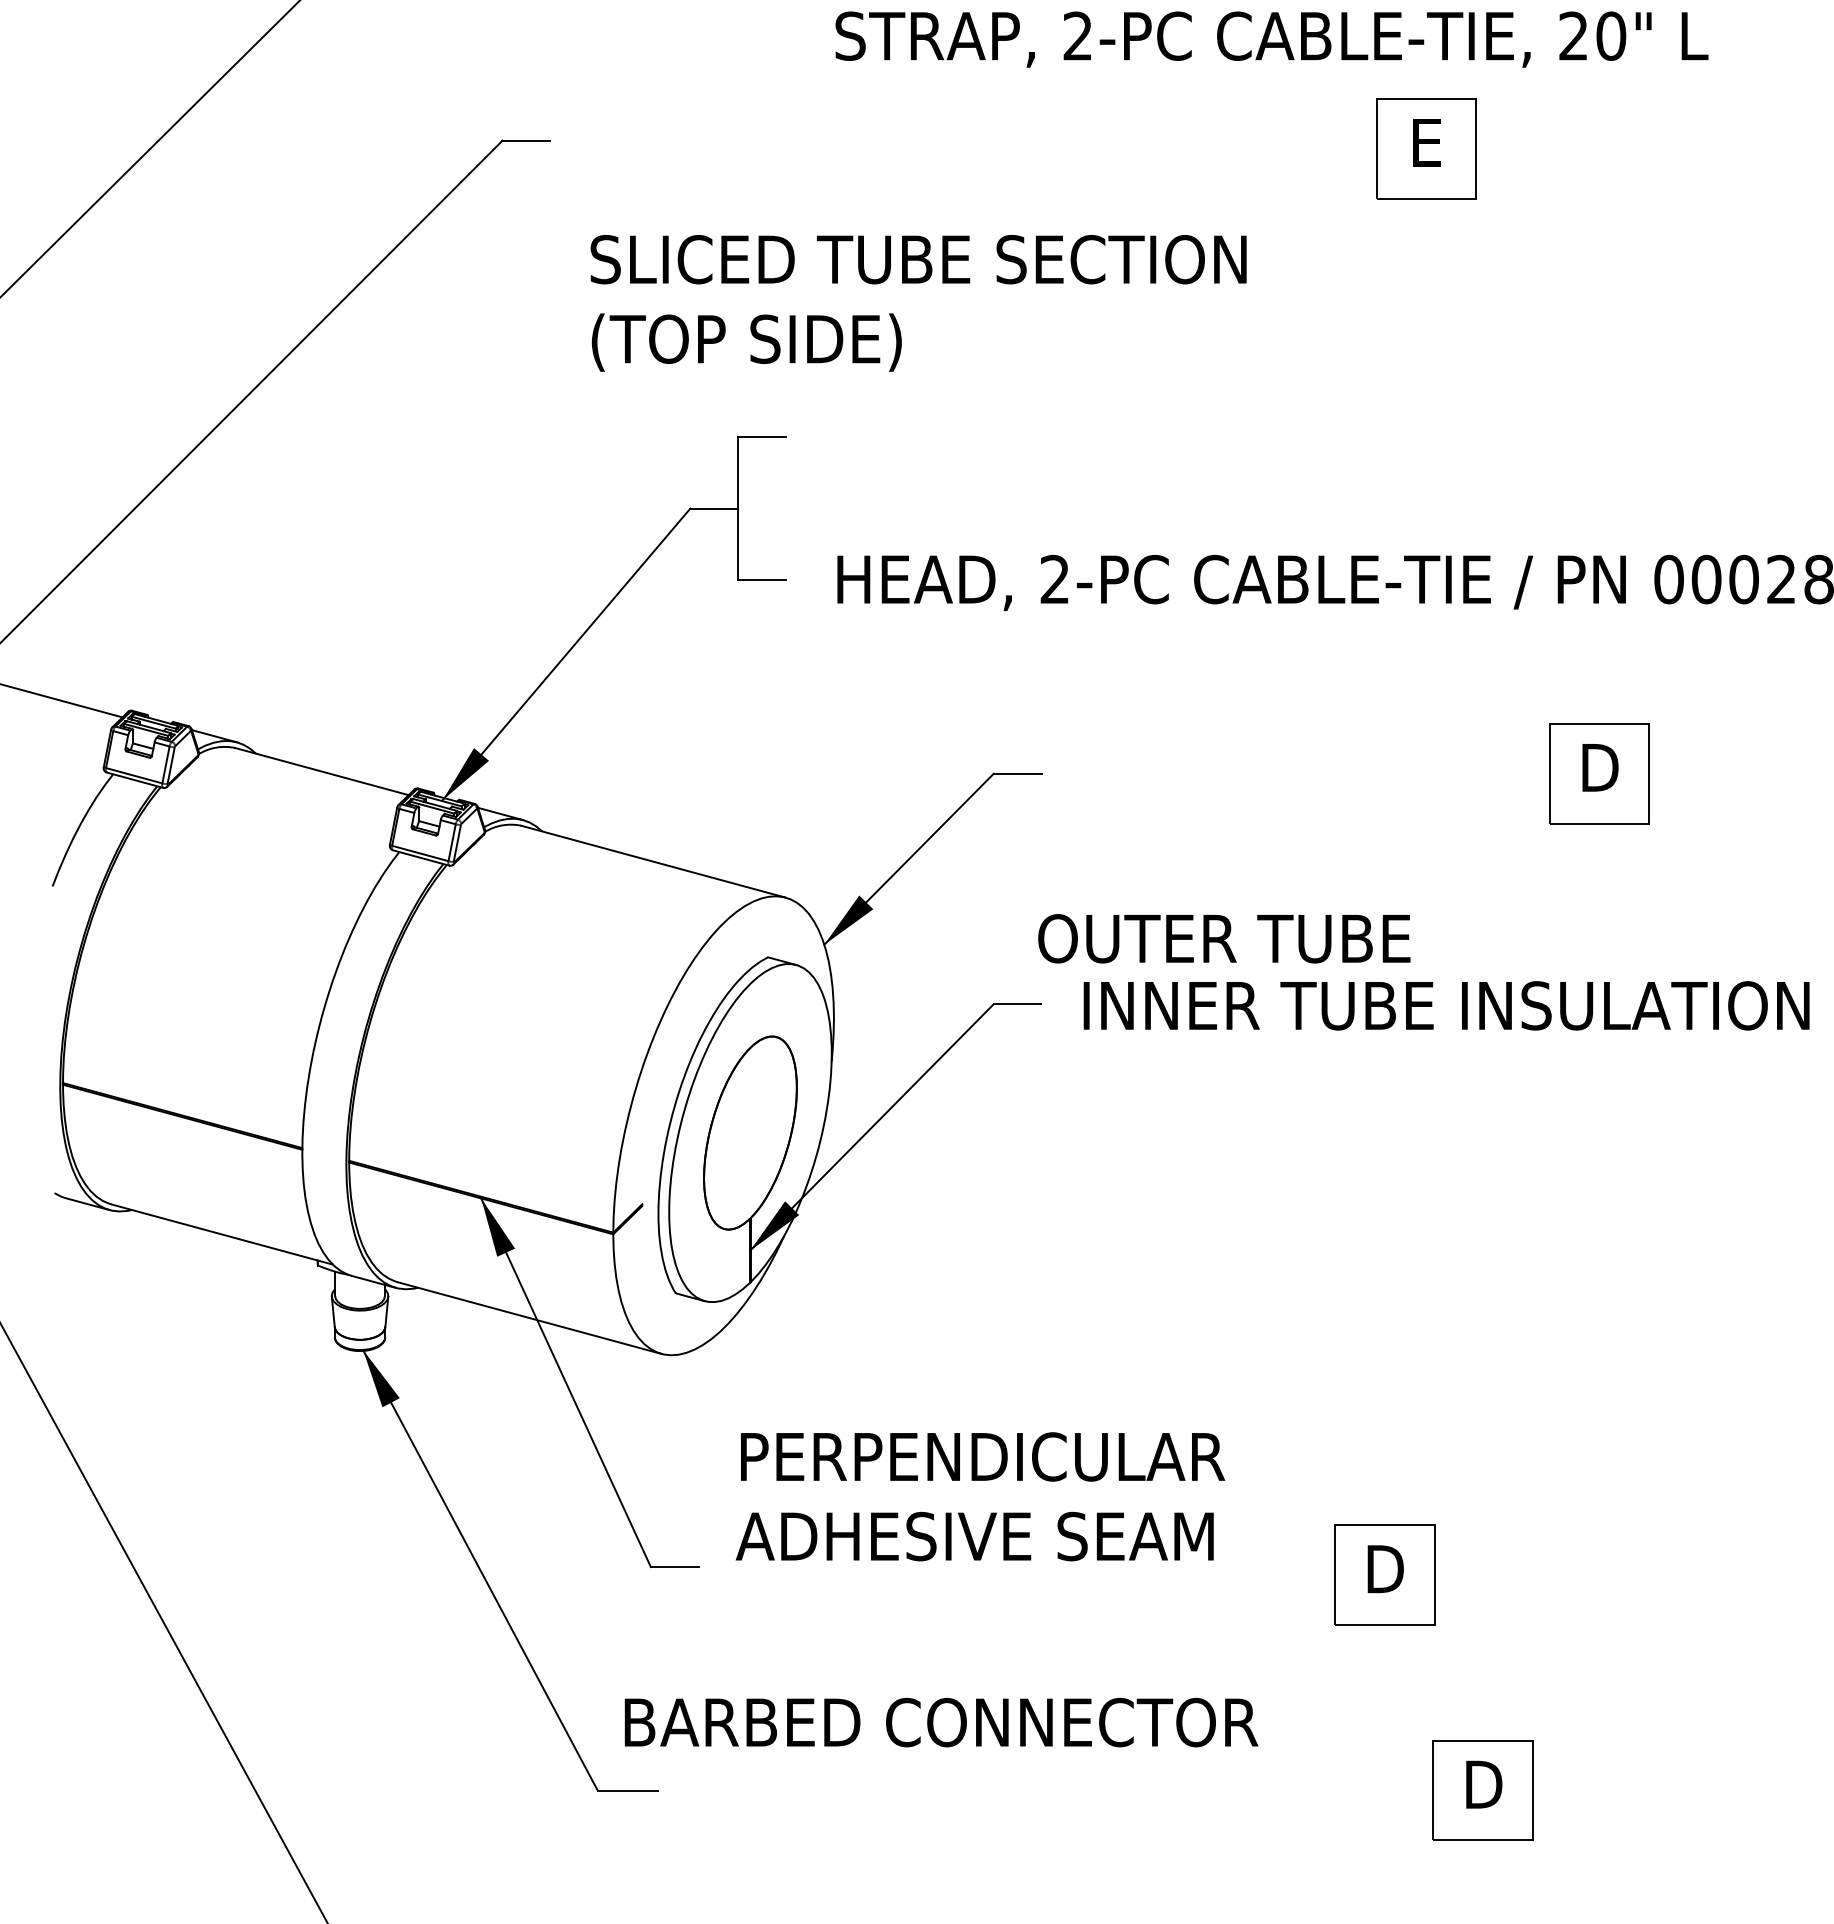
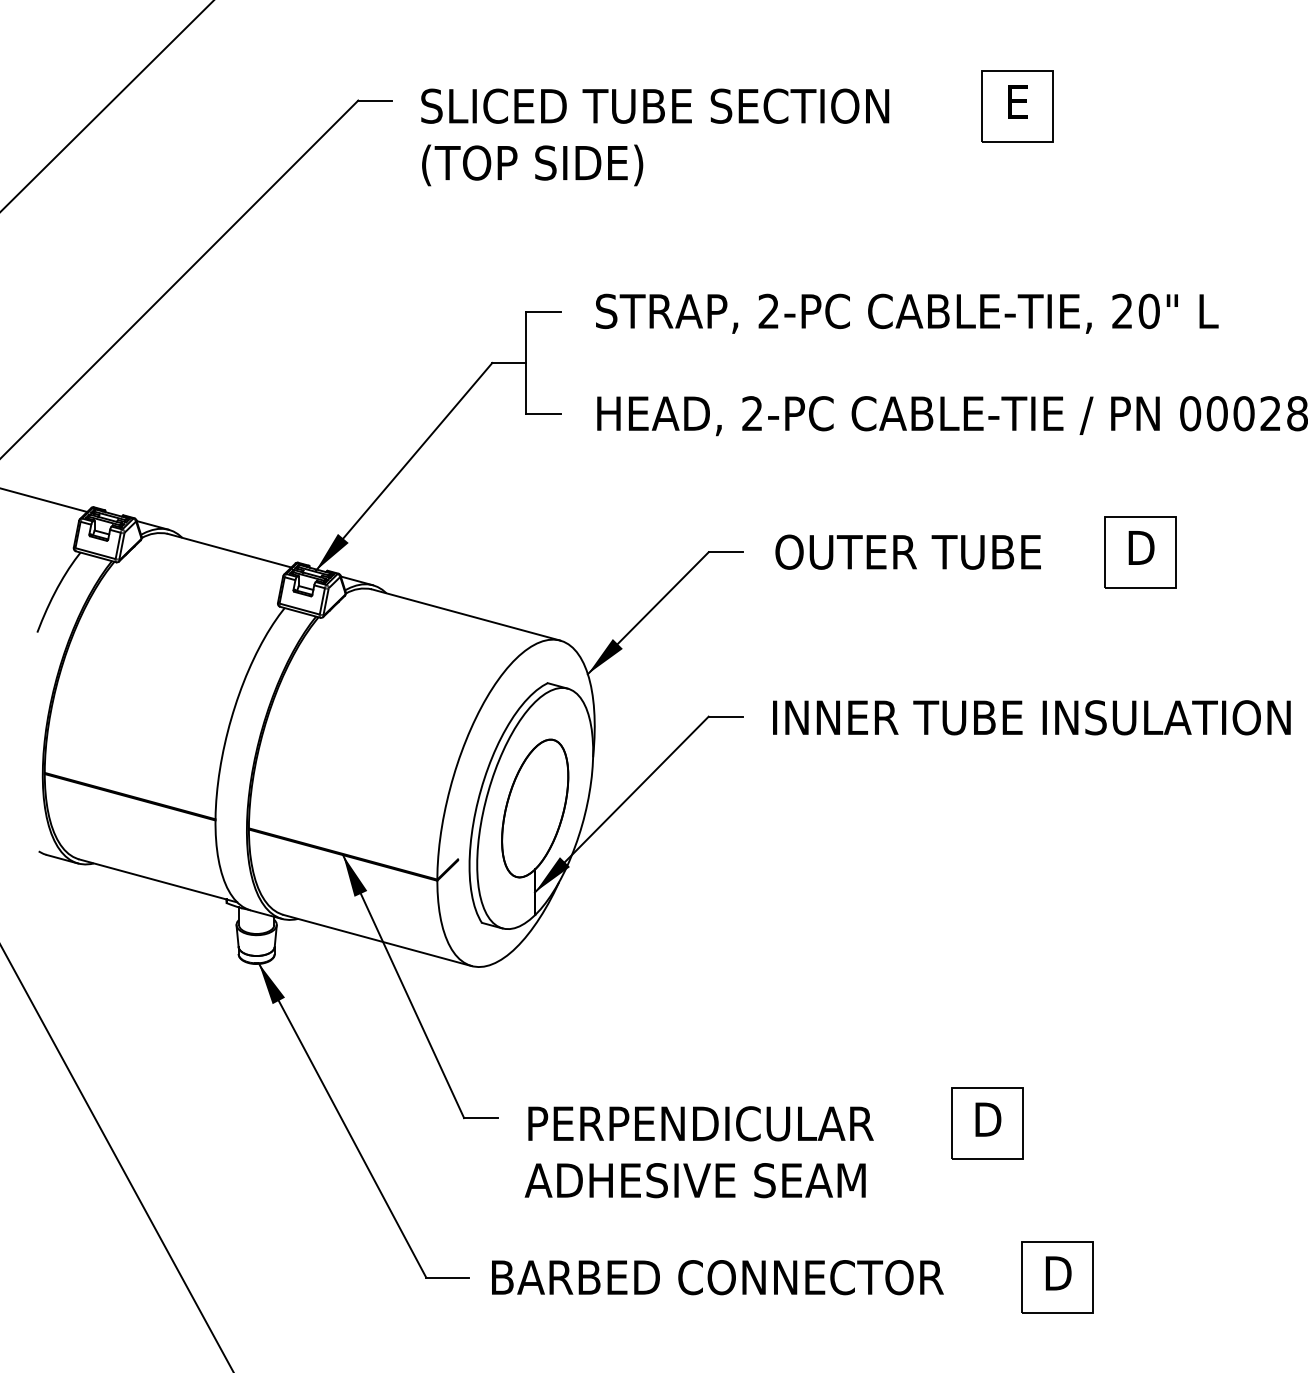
text: (1271, 39) -> (906, 313), moved
text: (918, 303) -> (655, 137), moved
text: (1224, 938) -> (908, 552), moved
text: (980, 1496) -> (699, 1151), moved
text: (941, 1722) -> (717, 1277), moved

